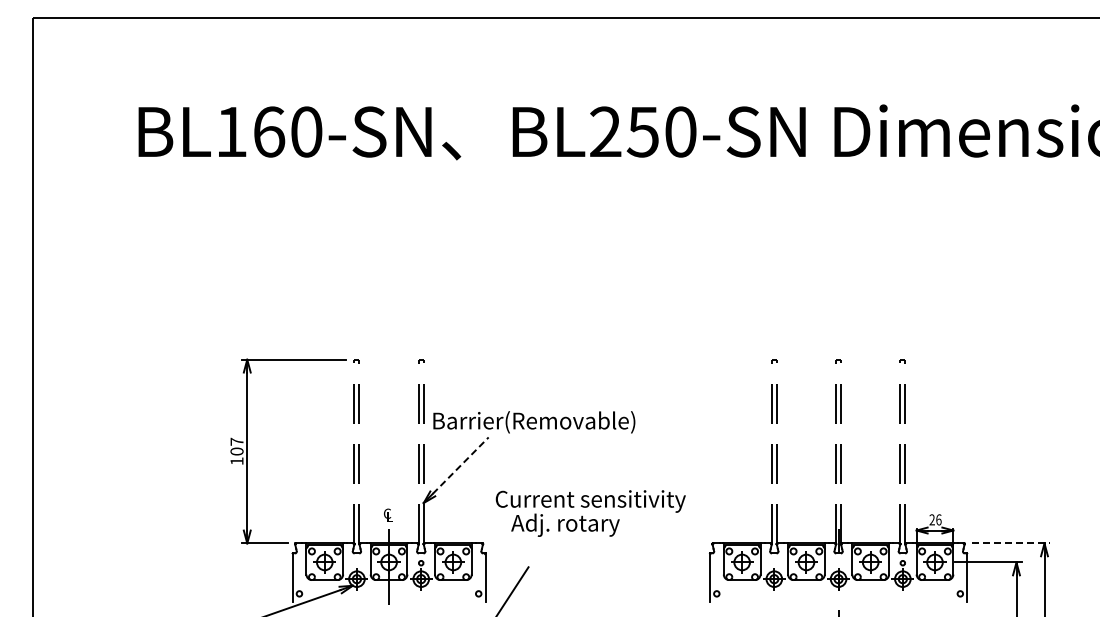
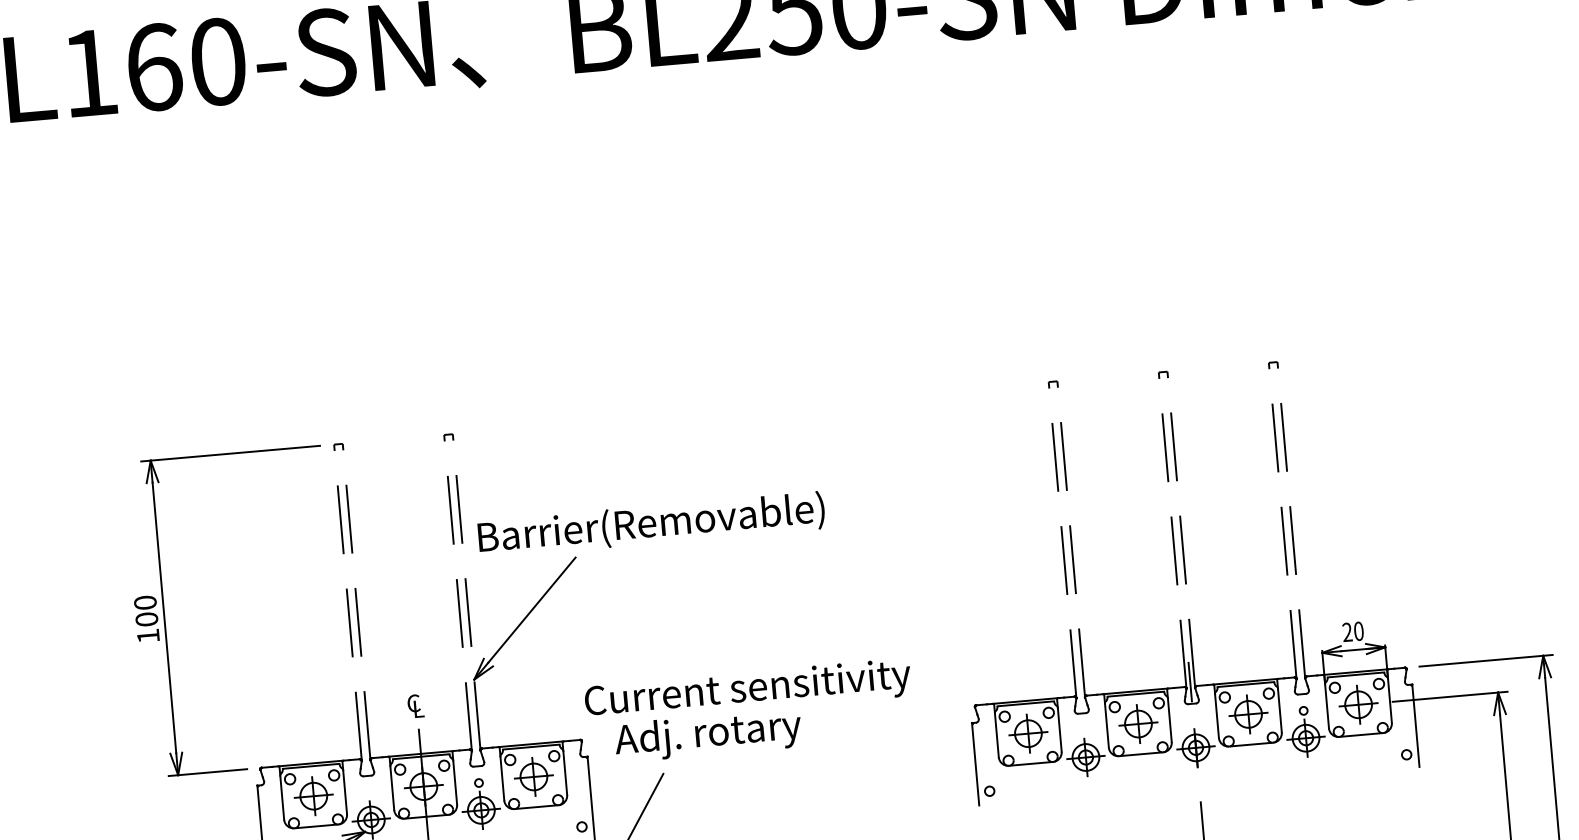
text: (236, 441) -> (144, 602), 107 -> 100
line: (460, 465) -> (531, 609), dashed -> solid
text: (590, 513) -> (749, 711), moved
text: (938, 519) -> (1358, 630), 26 -> 20
line: (1011, 543) -> (1486, 660), dashed -> solid

